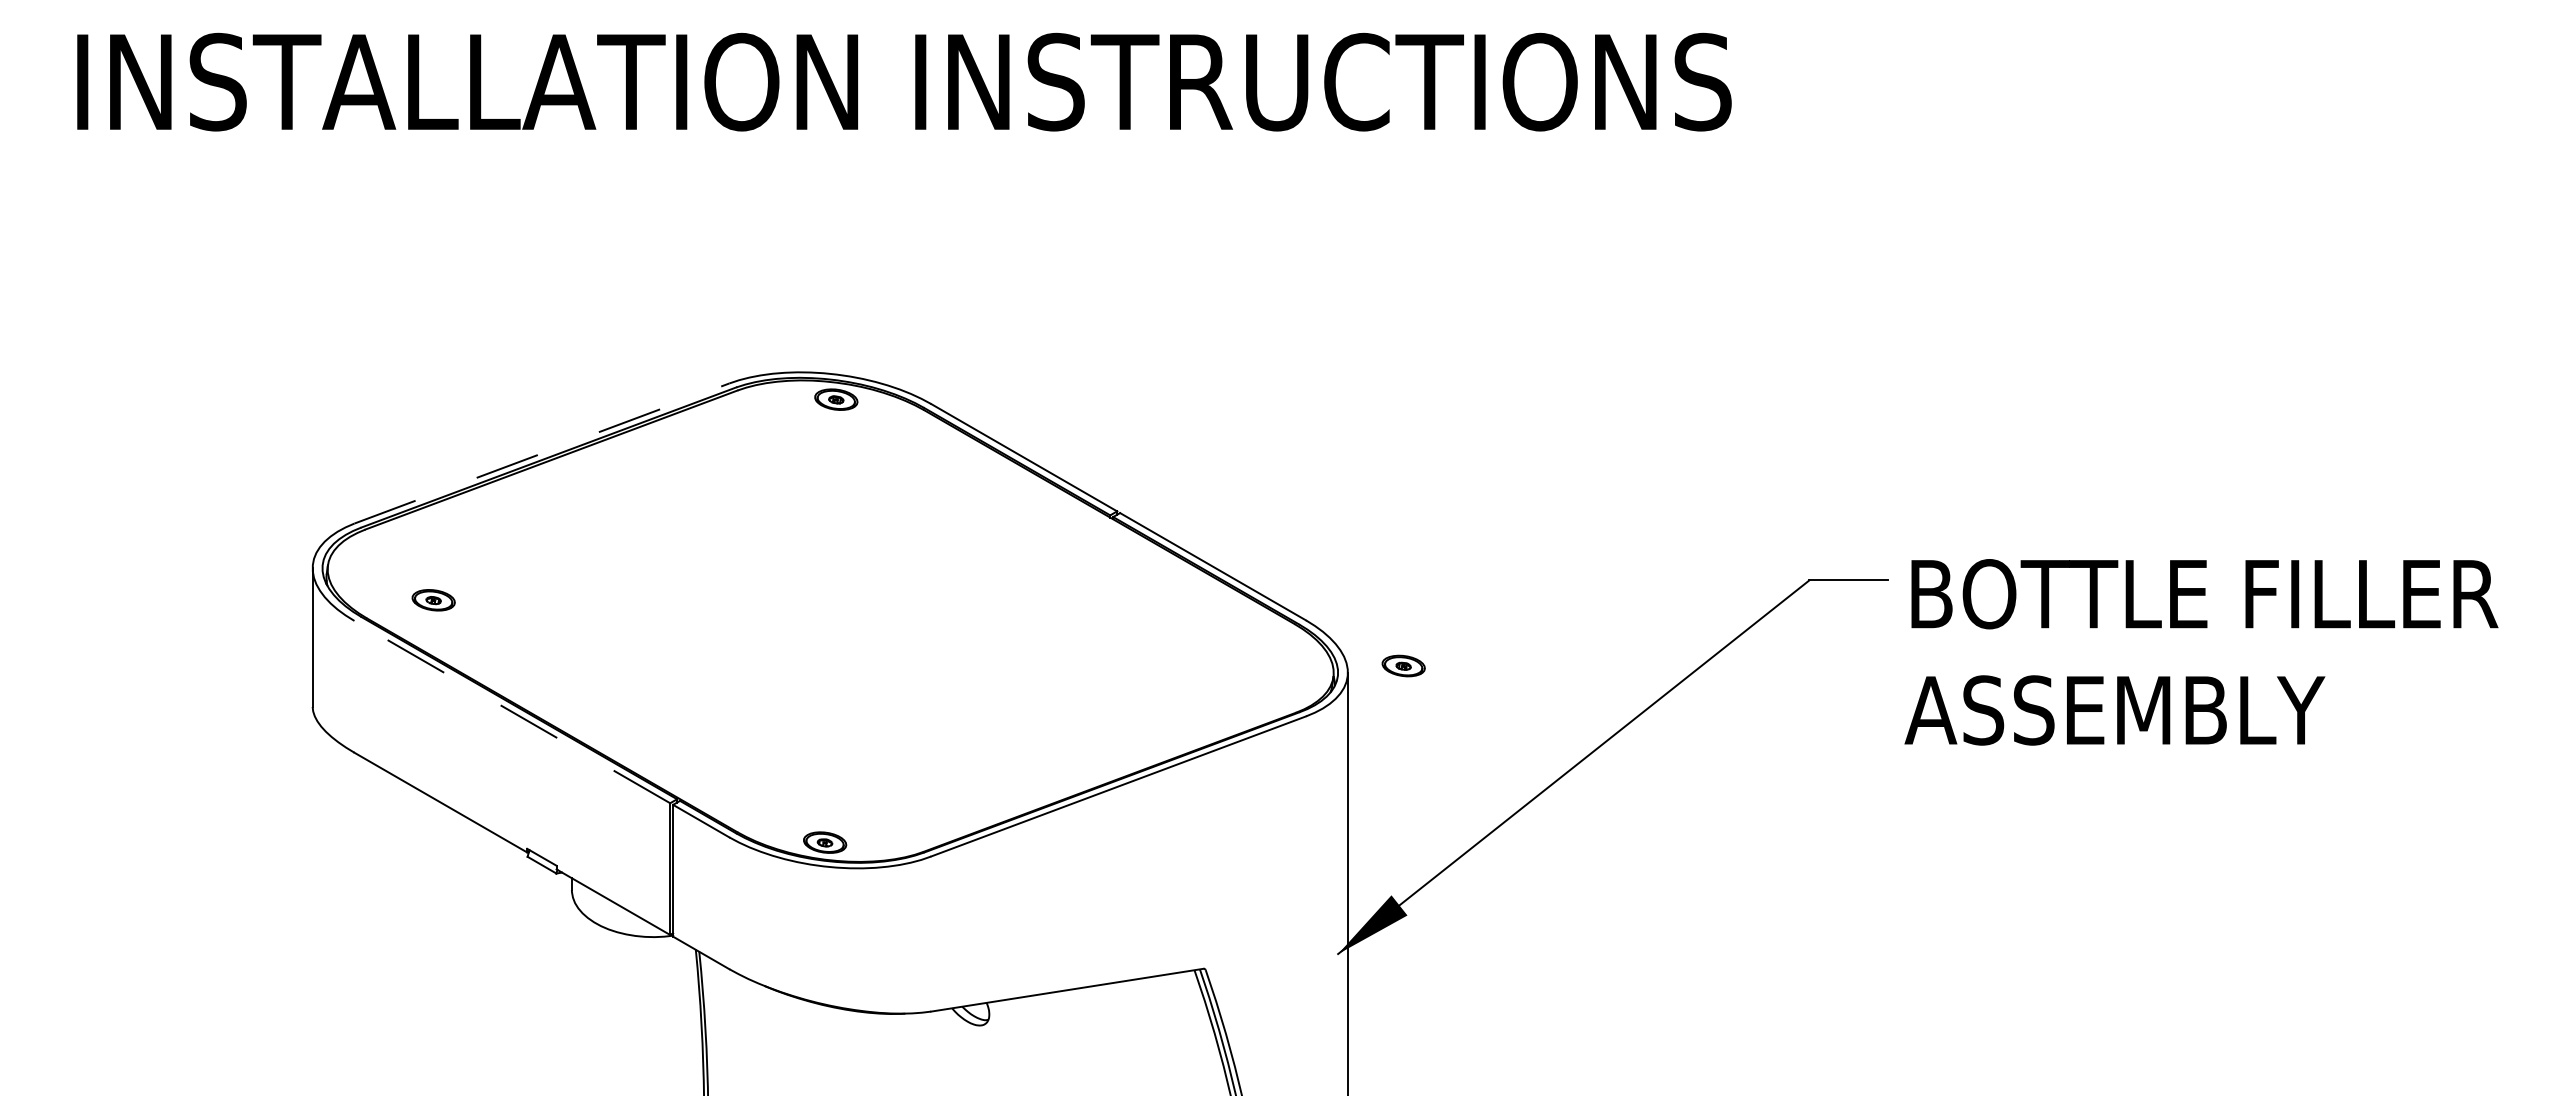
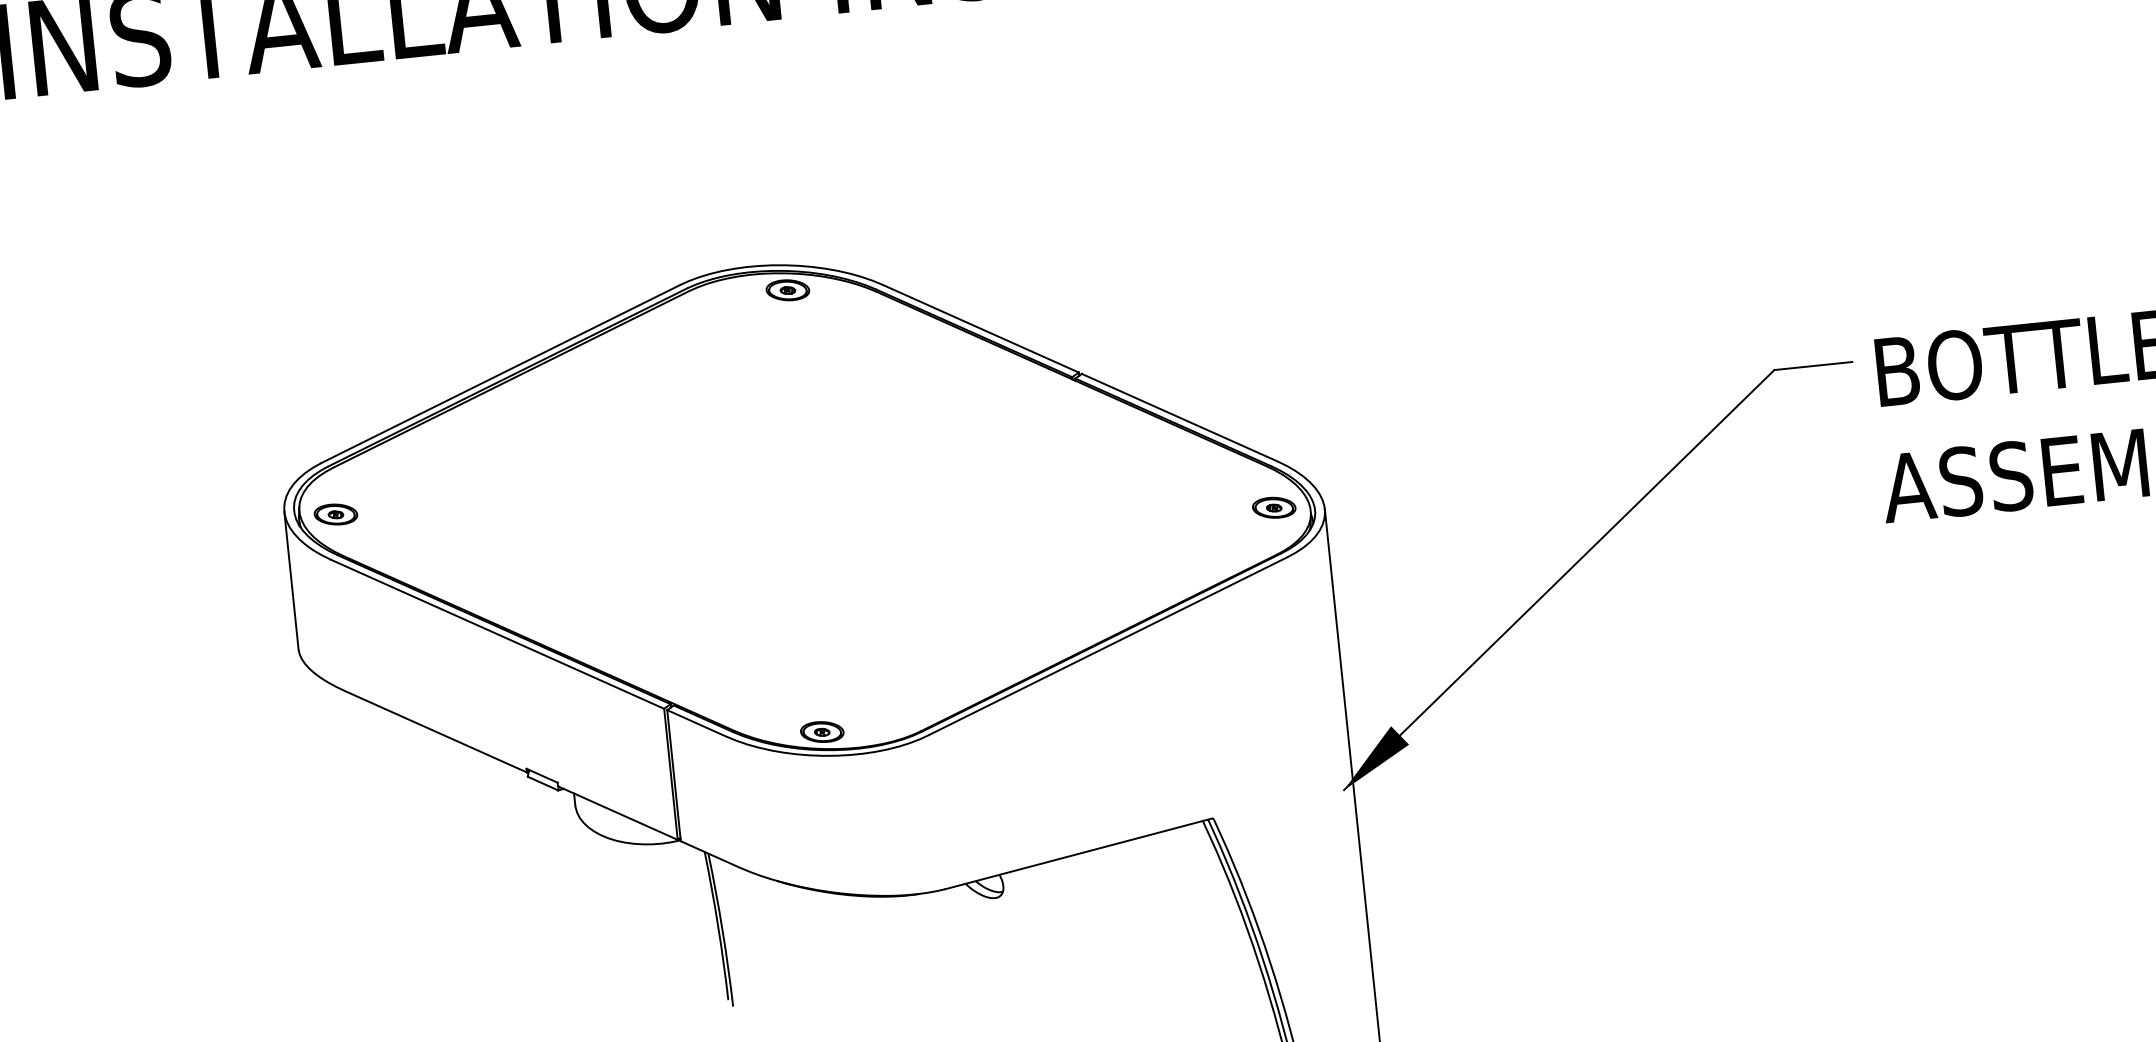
line: (542, 453) -> (501, 374), dashed -> solid
part: (433, 600) -> (335, 514), moved
part: (1403, 665) -> (1273, 507), moved
line: (511, 711) -> (496, 633), dashed -> solid

